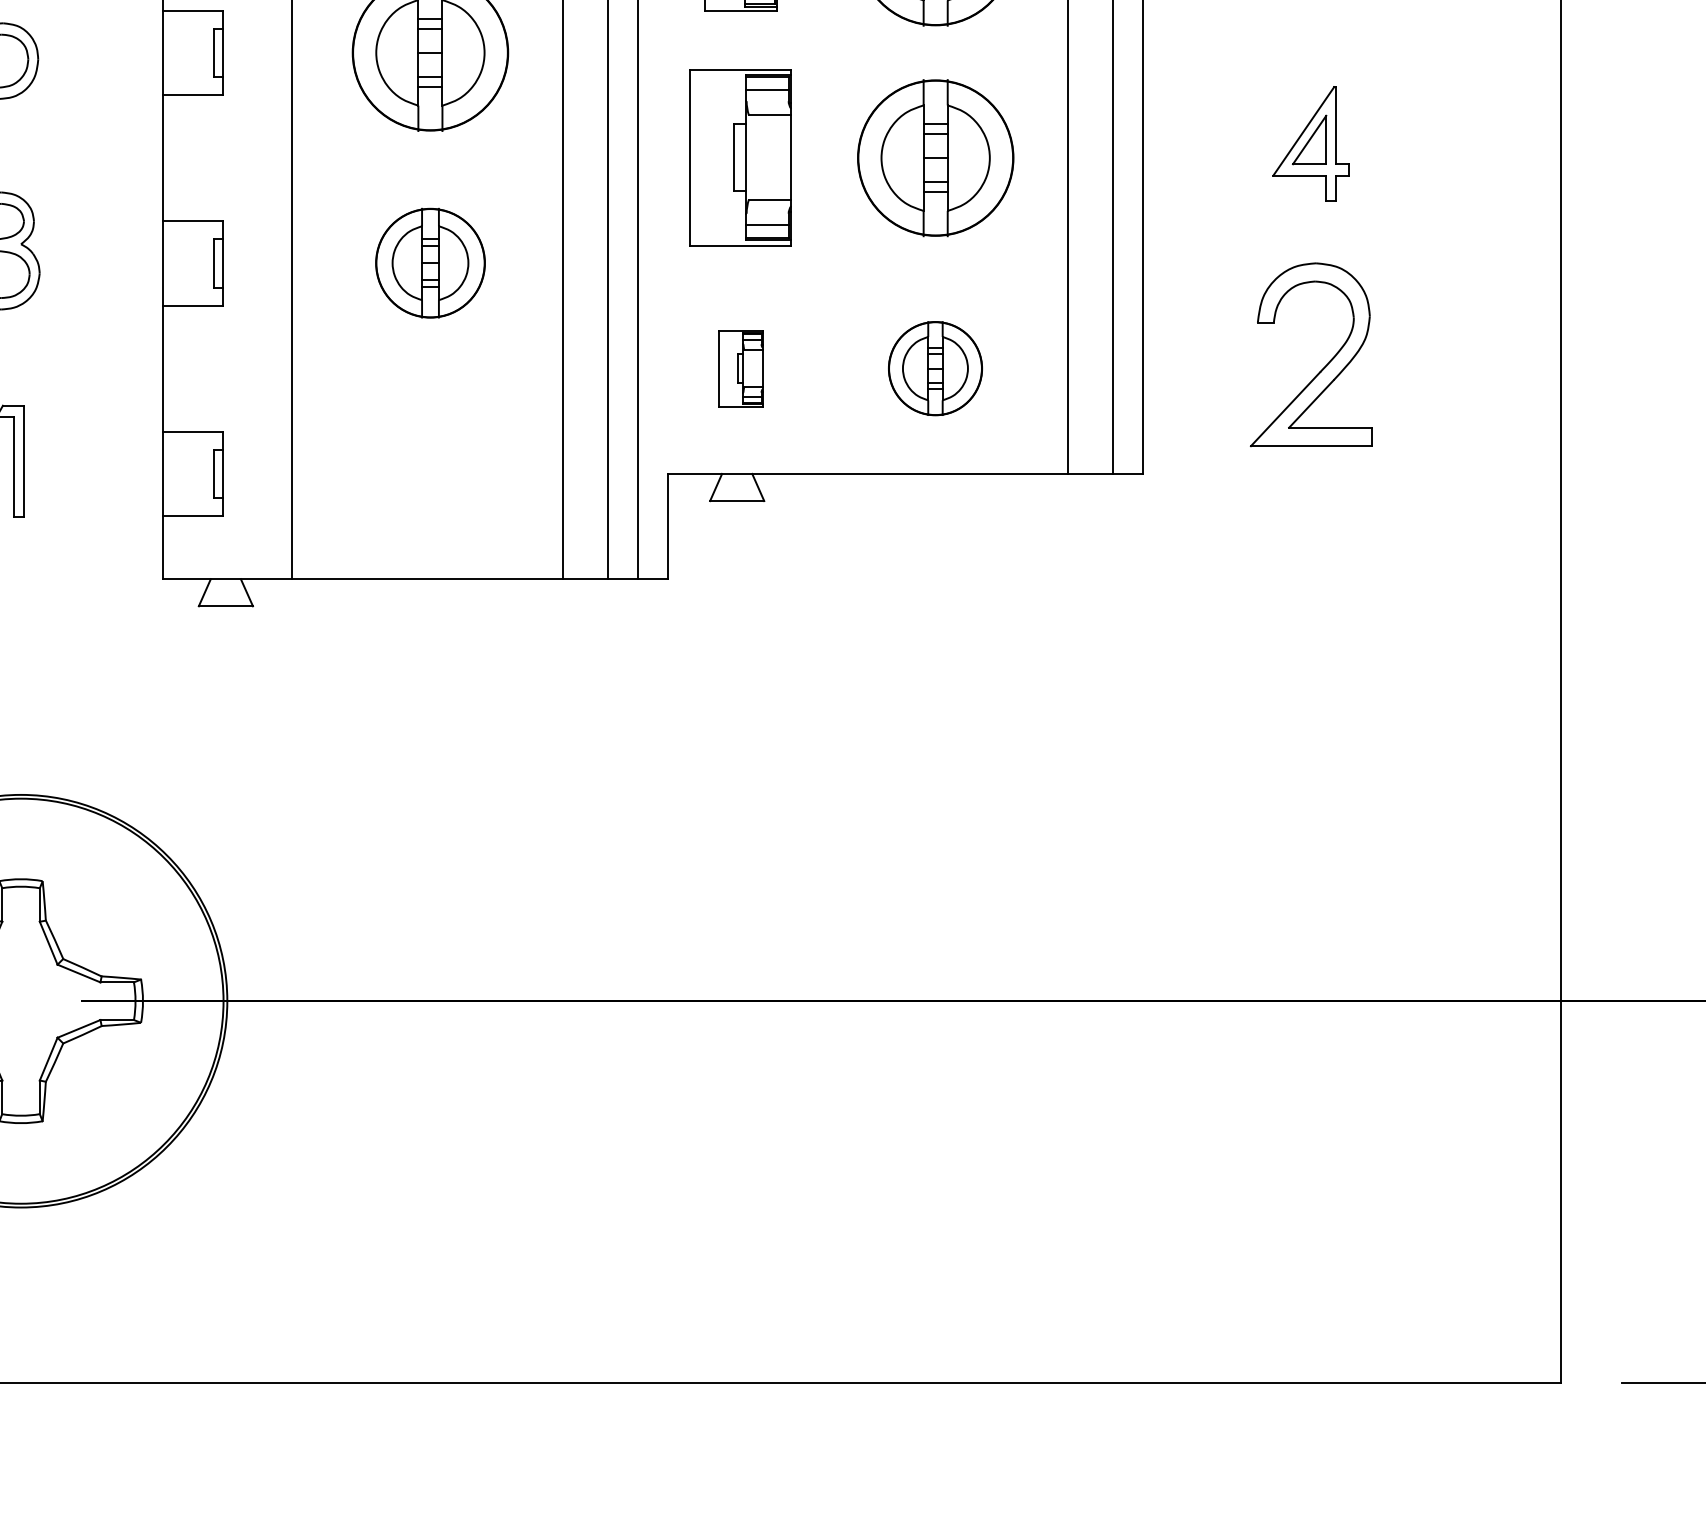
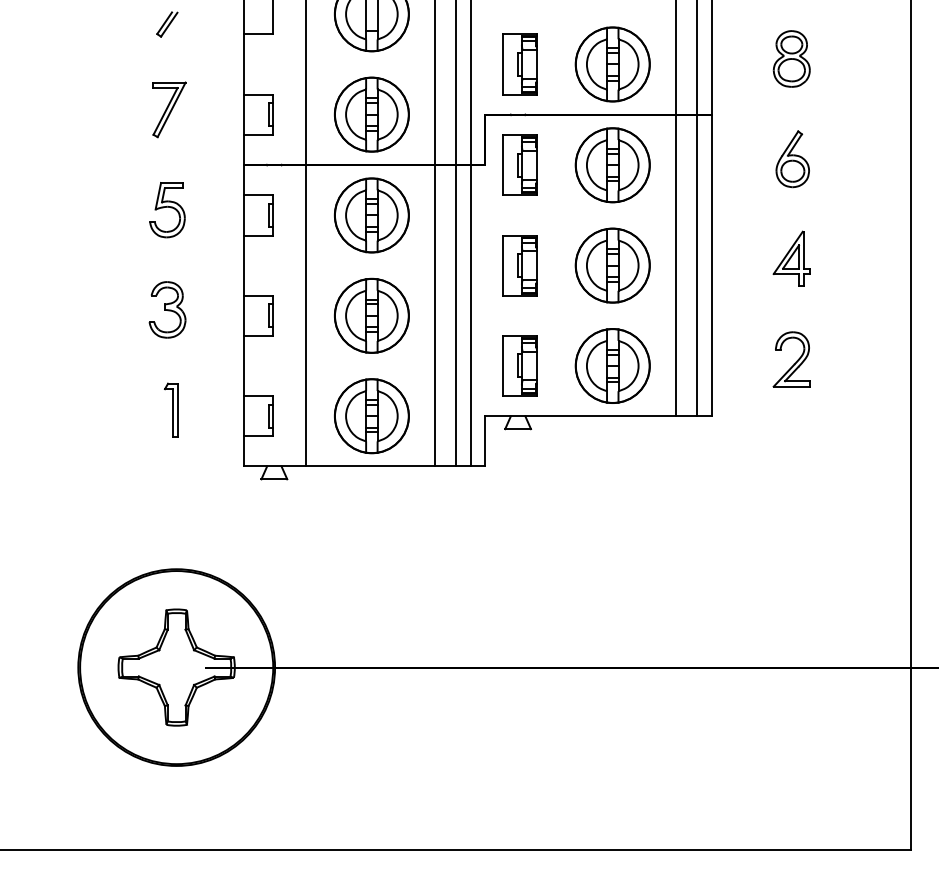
part: (740, 157) -> (519, 265), size x0.71
part: (429, 262) -> (371, 315), size x1.43
part: (1310, 354) -> (791, 359), size x0.62
part: (740, 367) -> (519, 365), size x1.67
part: (935, 367) -> (612, 365), size x1.67
part: (429, 474) -> (371, 416), added

